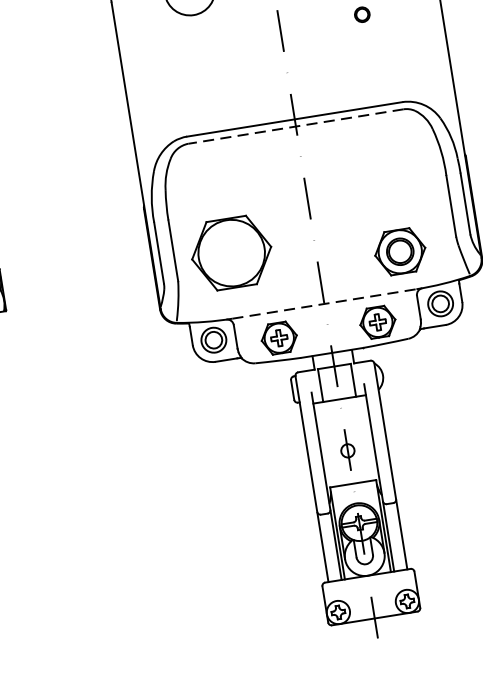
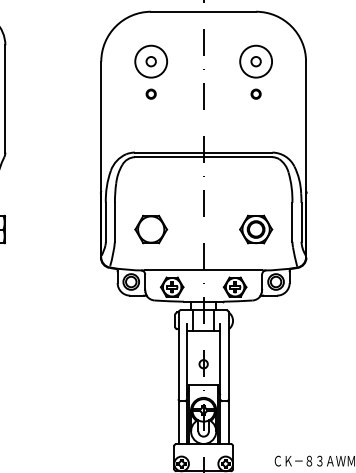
part: (196, 40) -> (150, 93), added
line: (295, 127) -> (203, 157), dashed -> solid
part: (400, 251) -> (256, 229), moved
part: (232, 252) -> (151, 229), size x0.62
line: (324, 304) -> (203, 270), dashed -> solid

